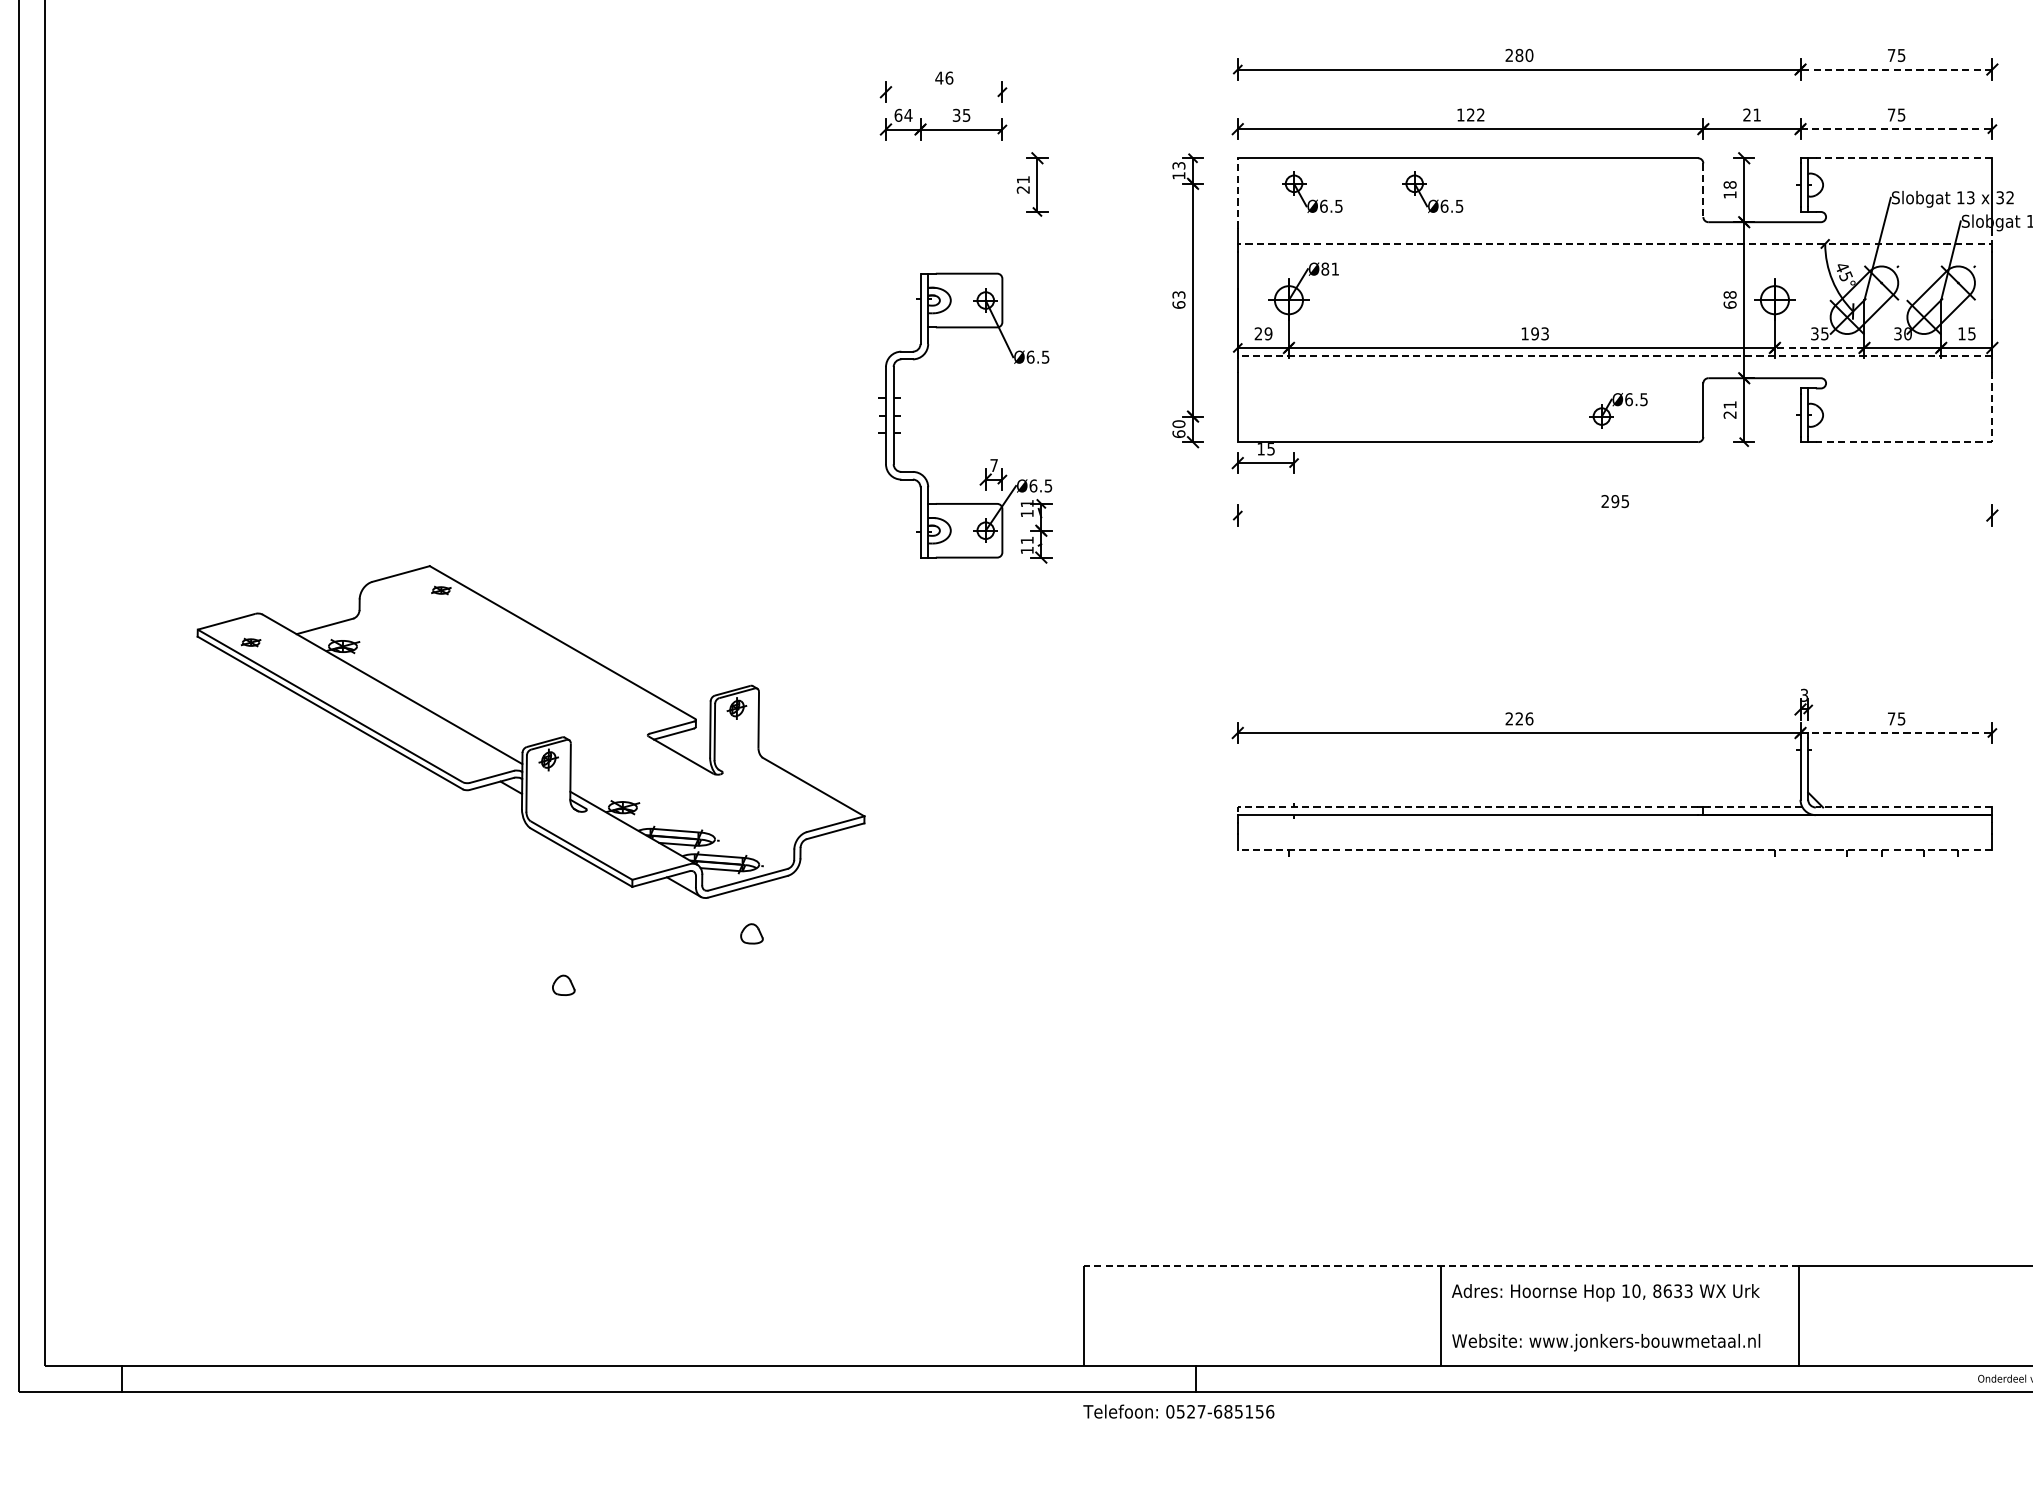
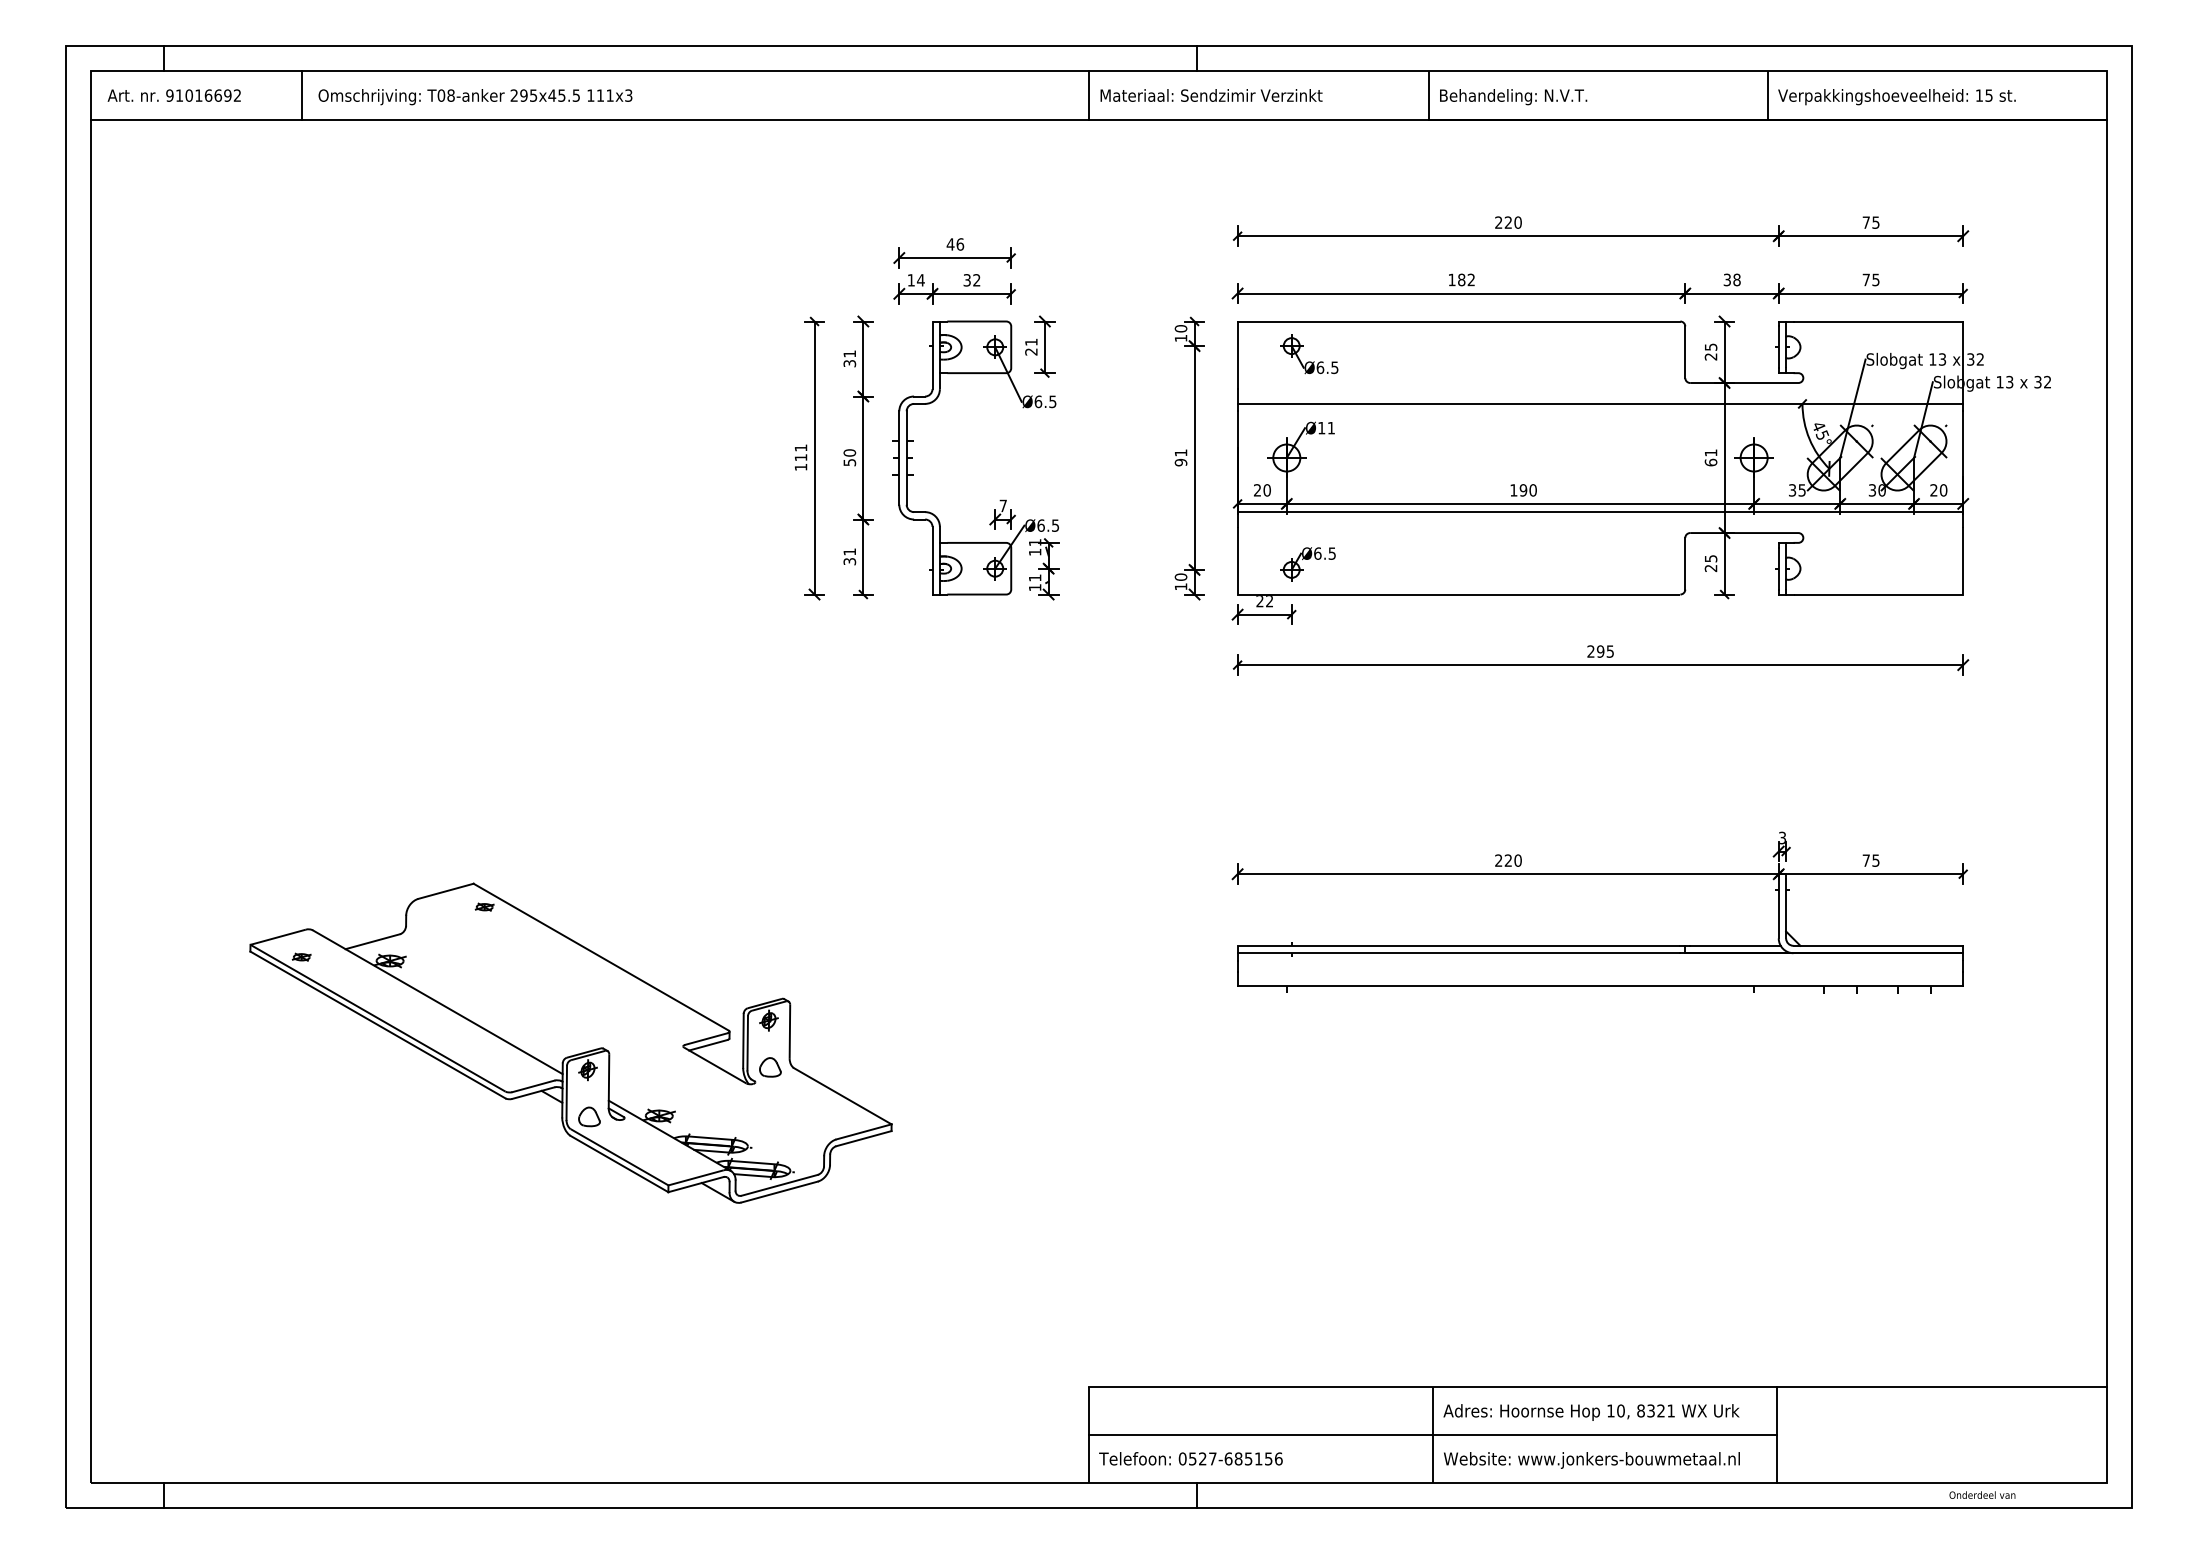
text: (1519, 55) -> (1508, 222), 280 -> 220
line: (1895, 69) -> (1870, 236), dashed -> solid
line: (944, 92) -> (955, 258), added
text: (1470, 114) -> (1461, 279), 122 -> 182
text: (1751, 114) -> (1731, 279), 21 -> 38
text: (898, 115) -> (911, 280), 64 -> 14
text: (966, 115) -> (976, 280), 35 -> 32
line: (1896, 129) -> (1871, 293), dashed -> solid
line: (1904, 158) -> (1878, 321), dashed -> solid
text: (1178, 165) -> (1180, 328), 13 -> 10
text: (1729, 189) -> (1710, 351), 18 -> 25
line: (1703, 190) -> (1685, 352), dashed -> solid
line: (1237, 193) -> (1237, 355), dashed -> solid
part: (1433, 199) -> (1425, 361), removed
line: (1623, 243) -> (1608, 403), dashed -> solid
text: (1325, 268) -> (1321, 427), Ø81 -> Ø11
text: (1729, 294) -> (1710, 452), 68 -> 61
part: (843, 299) -> (858, 457), added
text: (1178, 299) -> (1180, 457), 63 -> 91
part: (792, 300) -> (809, 458), added
text: (1267, 333) -> (1266, 490), 29 -> 20
text: (1544, 333) -> (1532, 490), 193 -> 190
text: (1966, 333) -> (1938, 490), 15 -> 20
line: (1818, 347) -> (1796, 503), dashed -> solid
line: (1615, 356) -> (1600, 512), dashed -> solid
text: (1730, 404) -> (1711, 558), 21 -> 25
part: (1618, 410) -> (1307, 564), moved
text: (1178, 433) -> (1180, 586), 60 -> 10
line: (1939, 442) -> (1912, 594), dashed -> solid
text: (1265, 449) -> (1264, 601), 15 -> 22
part: (991, 458) -> (1000, 499), moved
line: (1615, 515) -> (1600, 665), added
text: (1528, 718) -> (1517, 860), 226 -> 220
part: (530, 731) -> (570, 1042), moved
line: (1896, 733) -> (1871, 874), dashed -> solid
line: (1463, 807) -> (1454, 945), dashed -> solid
line: (1754, 807) -> (1734, 945), dashed -> solid
line: (1904, 807) -> (1878, 945), dashed -> solid
line: (1615, 849) -> (1600, 986), dashed -> solid
line: (1440, 1265) -> (1432, 1386), dashed -> solid
text: (1677, 1290) -> (1660, 1410), 8633 -> 8321
line: (1441, 1315) -> (1433, 1434), added
text: (1178, 1411) -> (1190, 1458), moved

